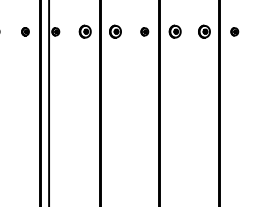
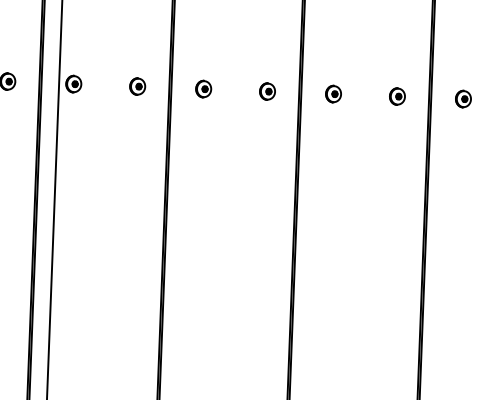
part: (84, 31) -> (136, 85), size x0.62
part: (115, 31) -> (203, 88), size x0.62
part: (174, 31) -> (332, 93), size x0.62
part: (204, 31) -> (397, 95), size x0.62

